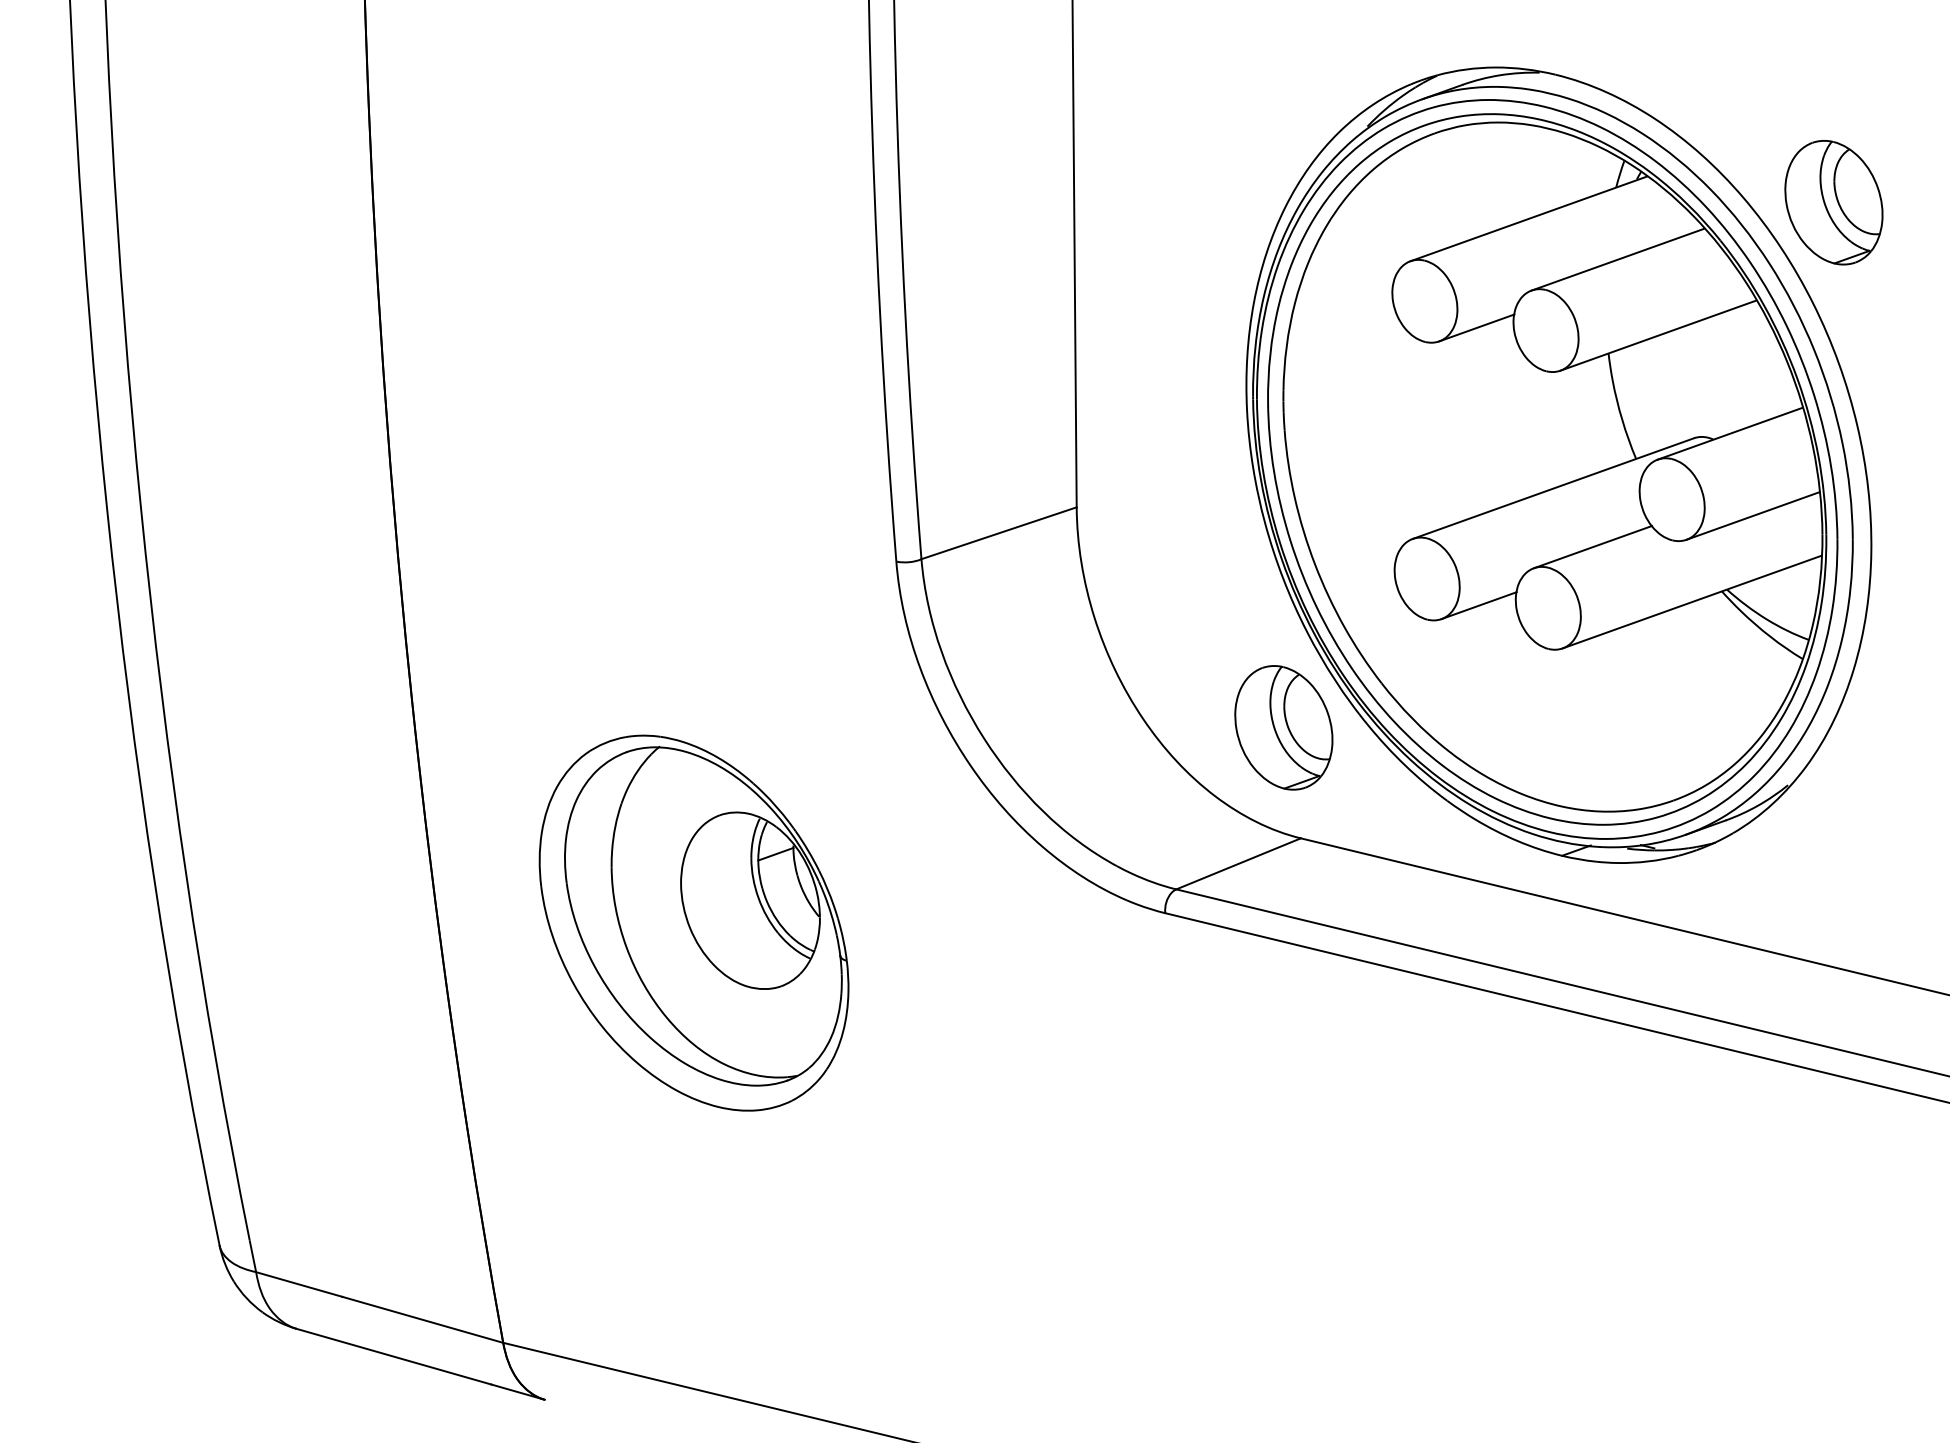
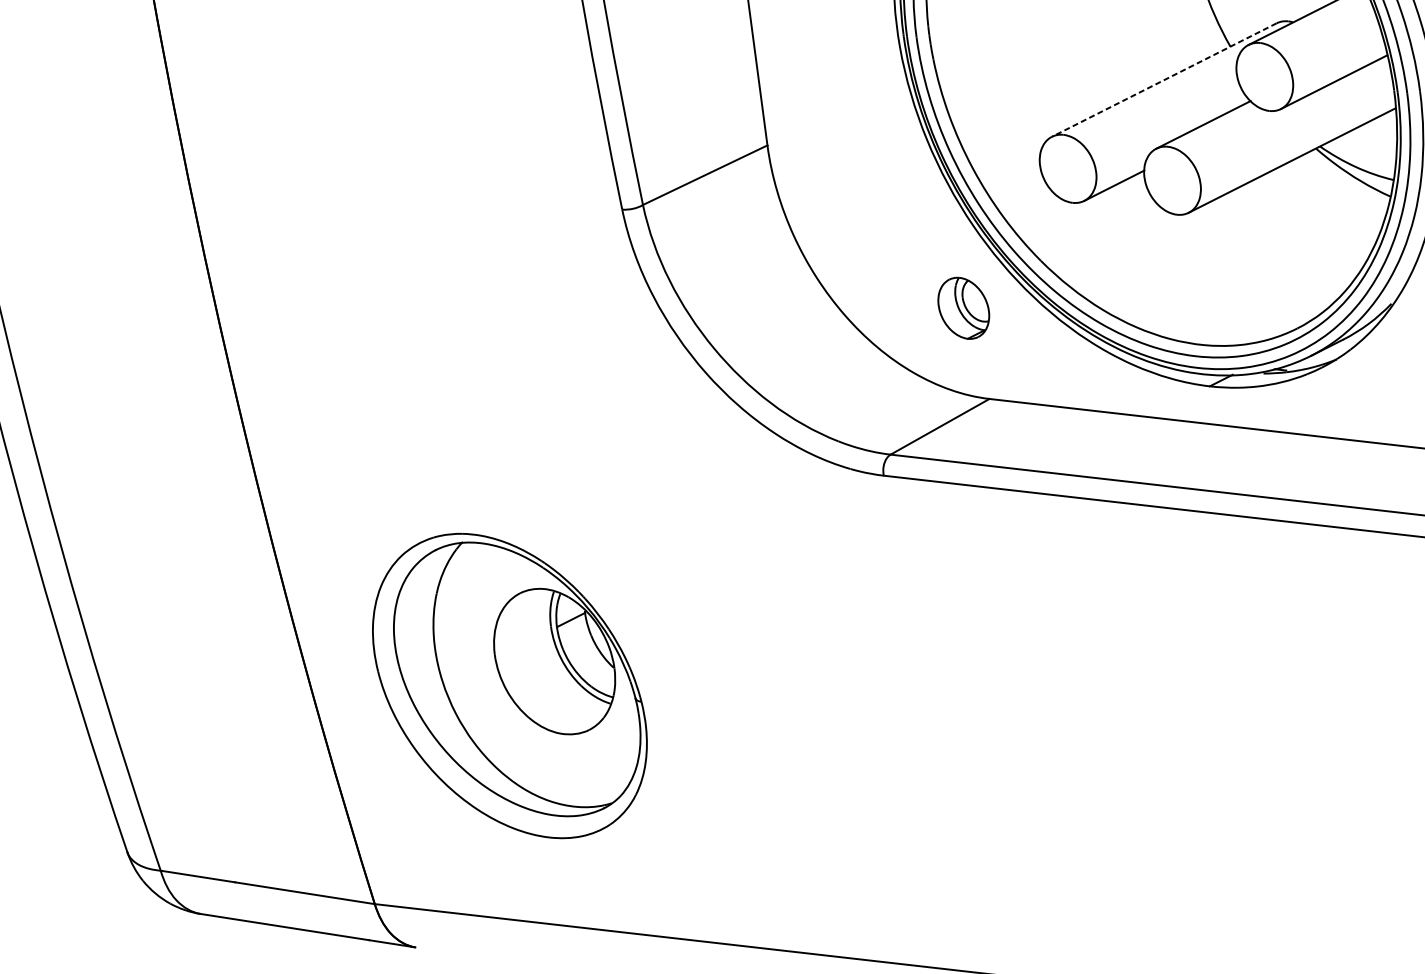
line: (1552, 488) -> (1163, 80), solid -> dashed
part: (1283, 727) -> (963, 308), size x0.6
part: (693, 922) -> (509, 685), moved

